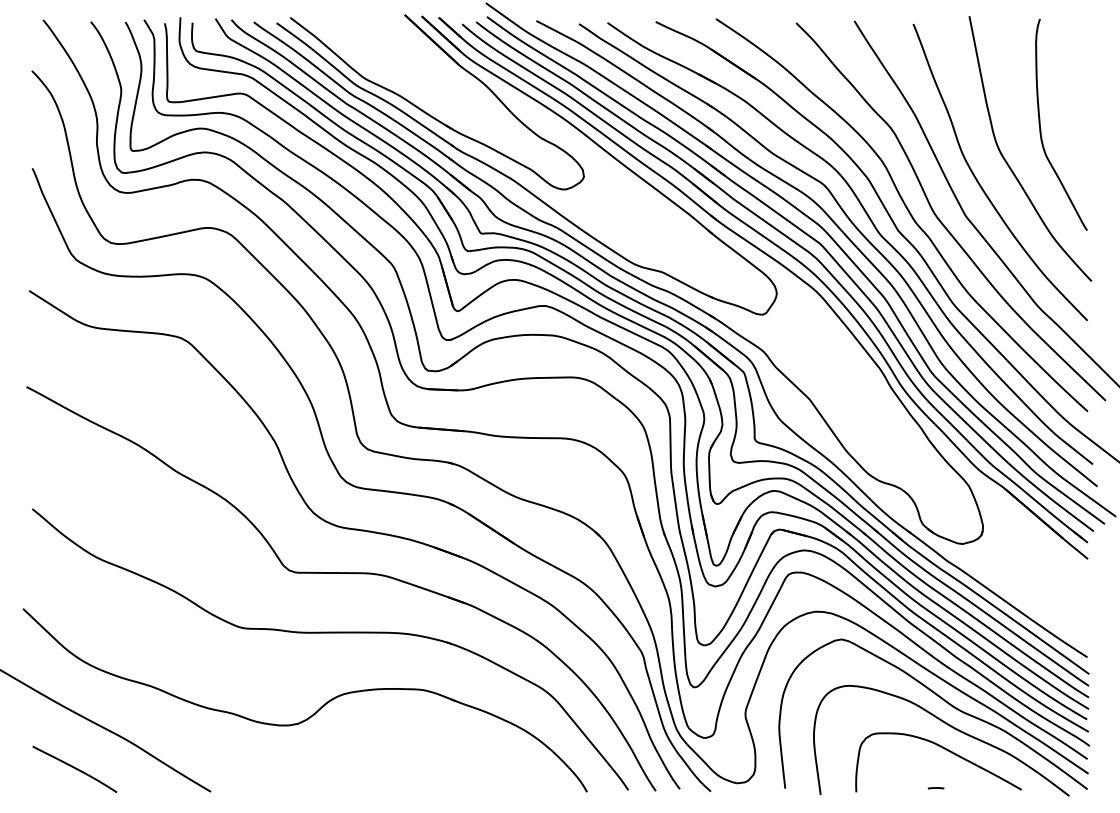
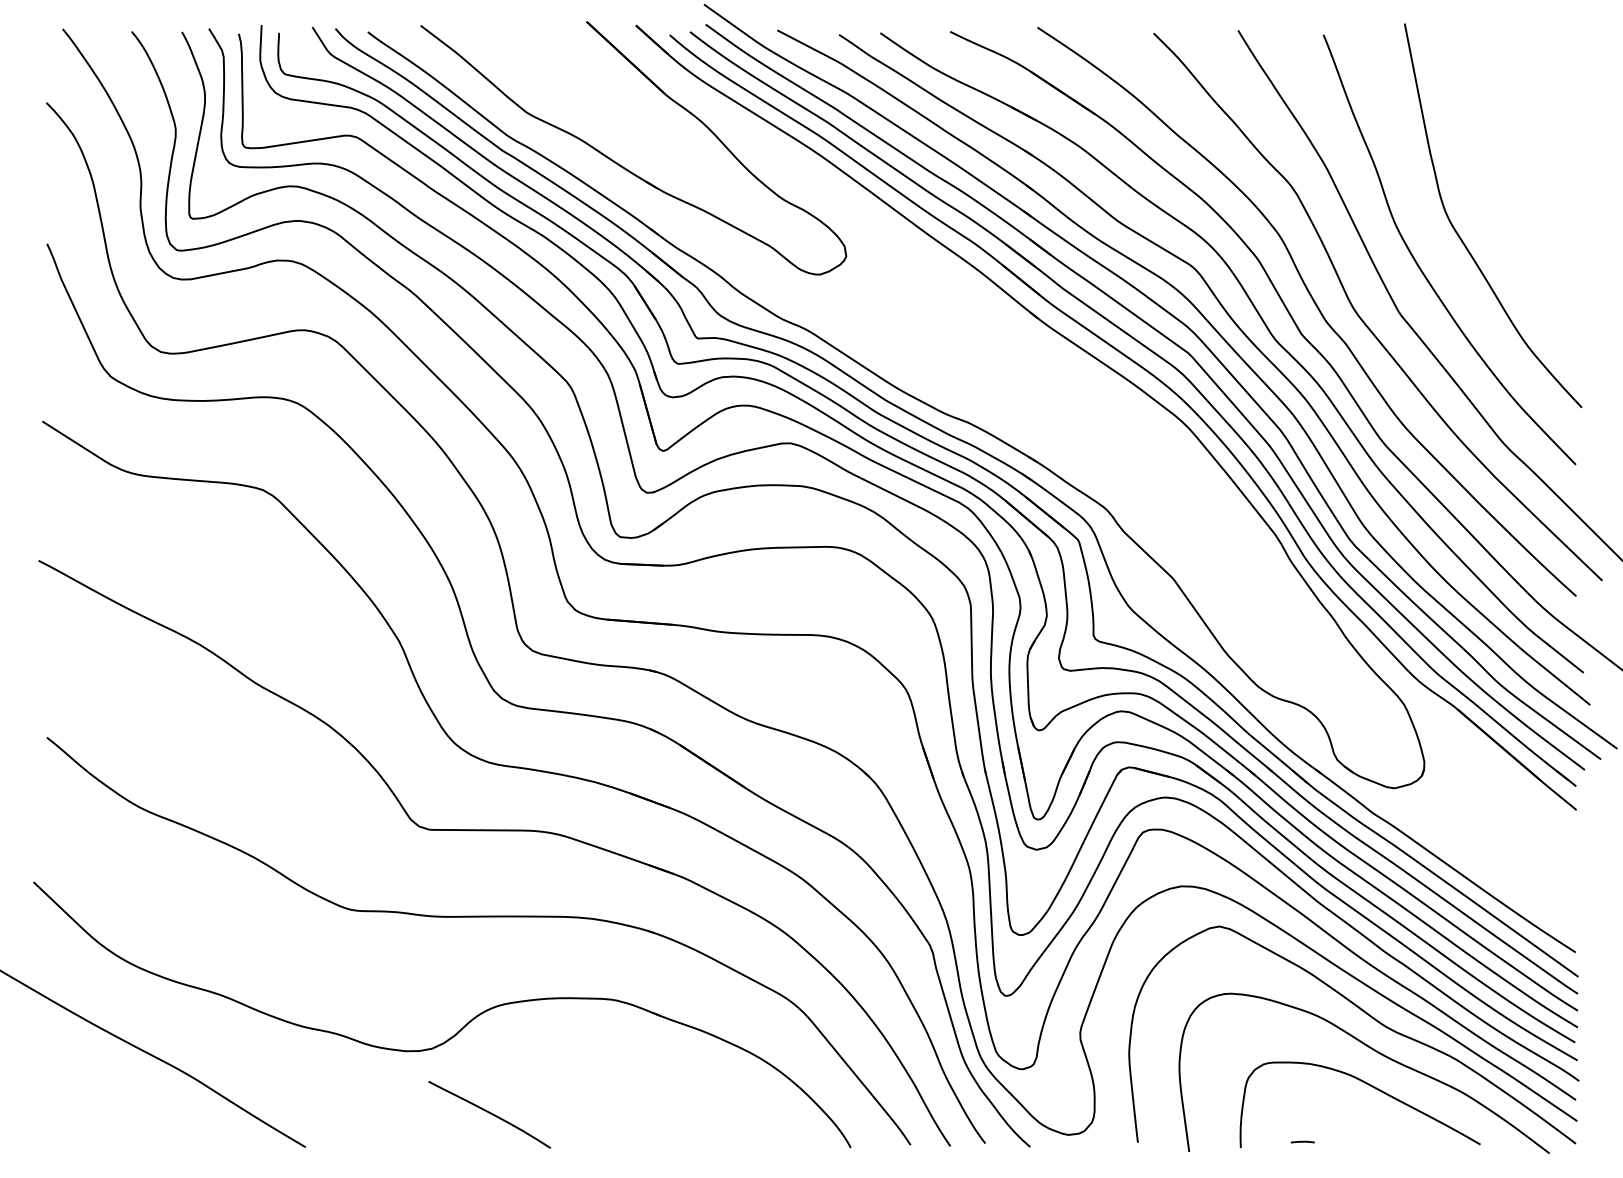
curve: (1041, 129) -> (1509, 187), removed
part: (514, 179) -> (745, 260), removed
curve: (74, 768) -> (489, 1113), moved
line: (935, 788) -> (1301, 1142), moved

